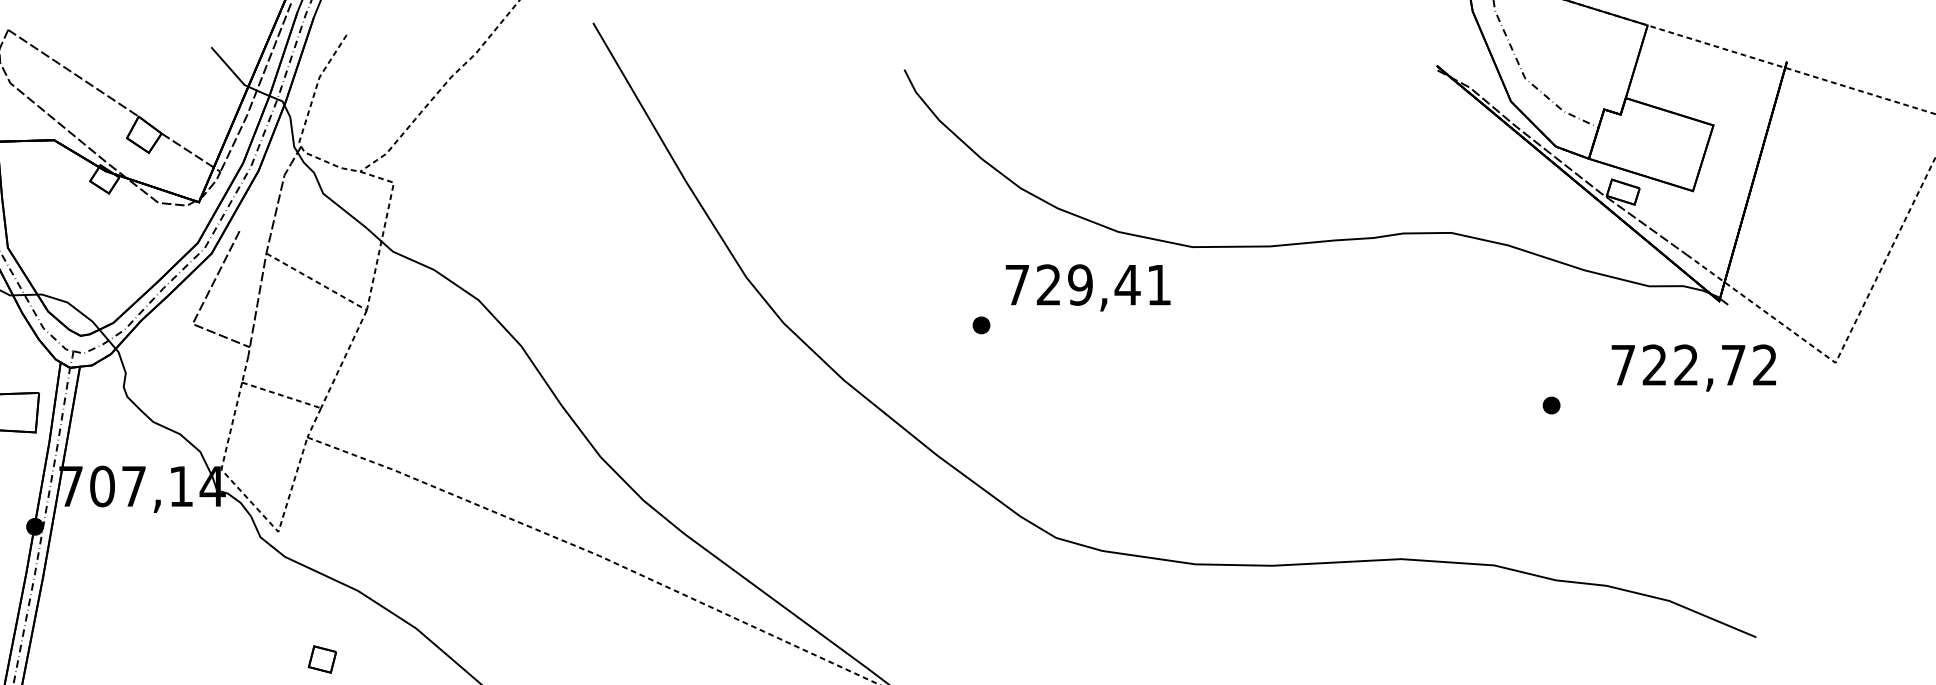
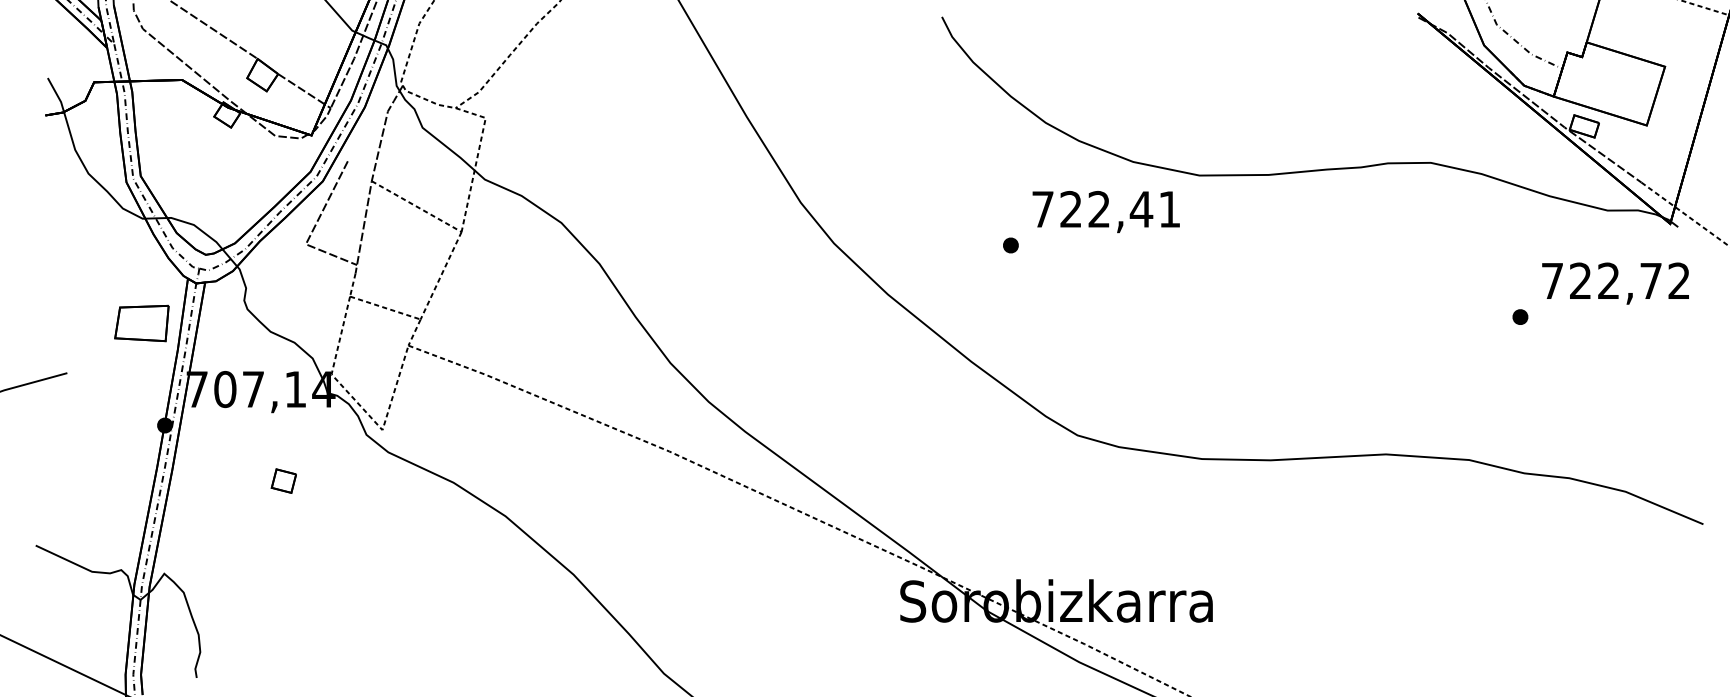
text: (1080, 285) -> (1099, 209), 729,41 -> 722,41
text: (1693, 367) -> (1615, 283), moved
part: (322, 658) -> (283, 480), moved

